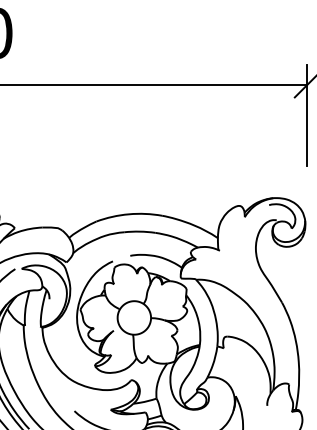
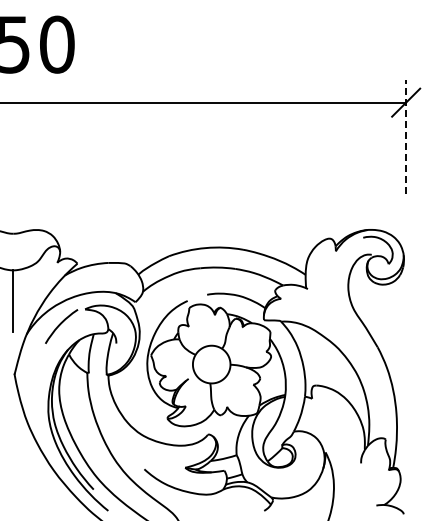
line: (307, 115) -> (406, 137), solid -> dashed

